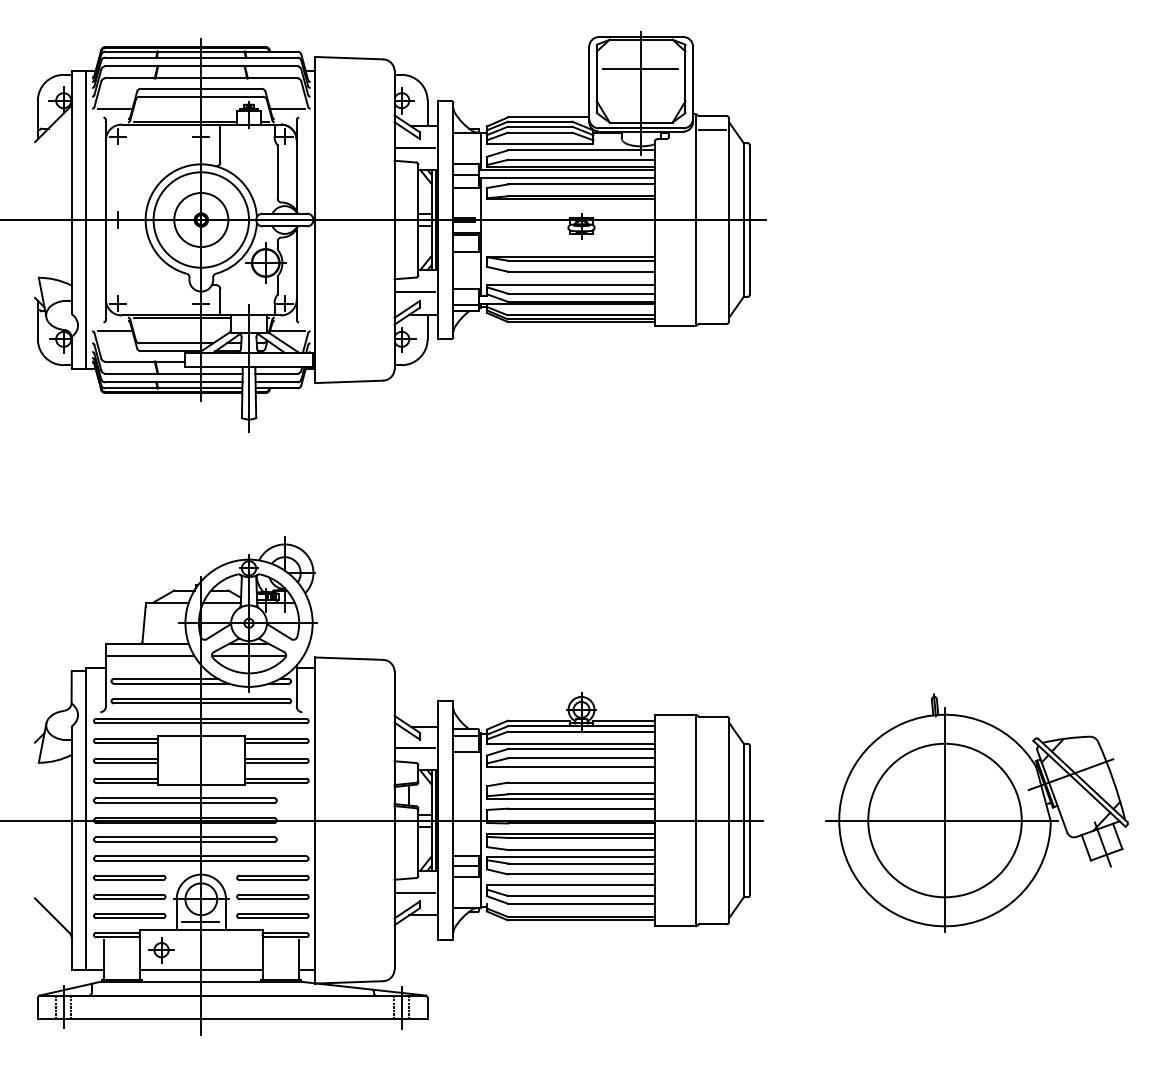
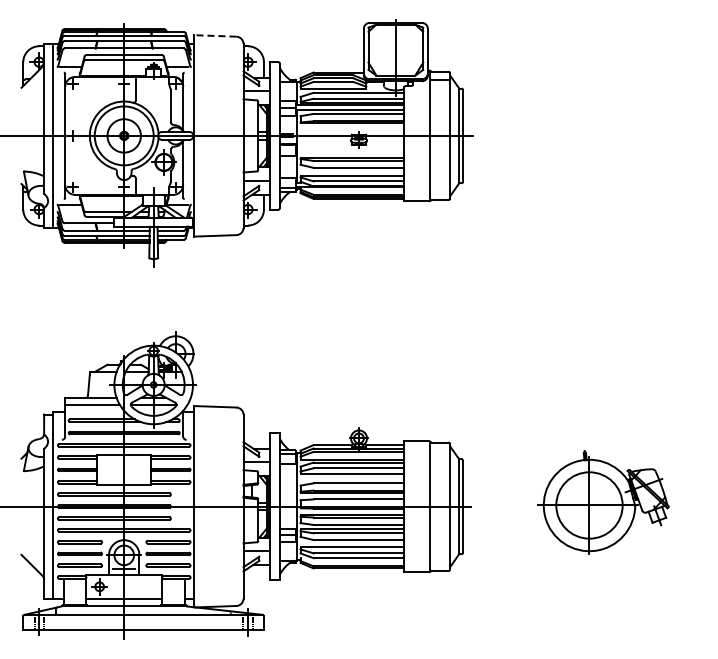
line: (347, 57) -> (214, 35), solid -> dashed
line: (640, 68) -> (395, 42), removed
part: (977, 813) -> (603, 502), size x0.7

